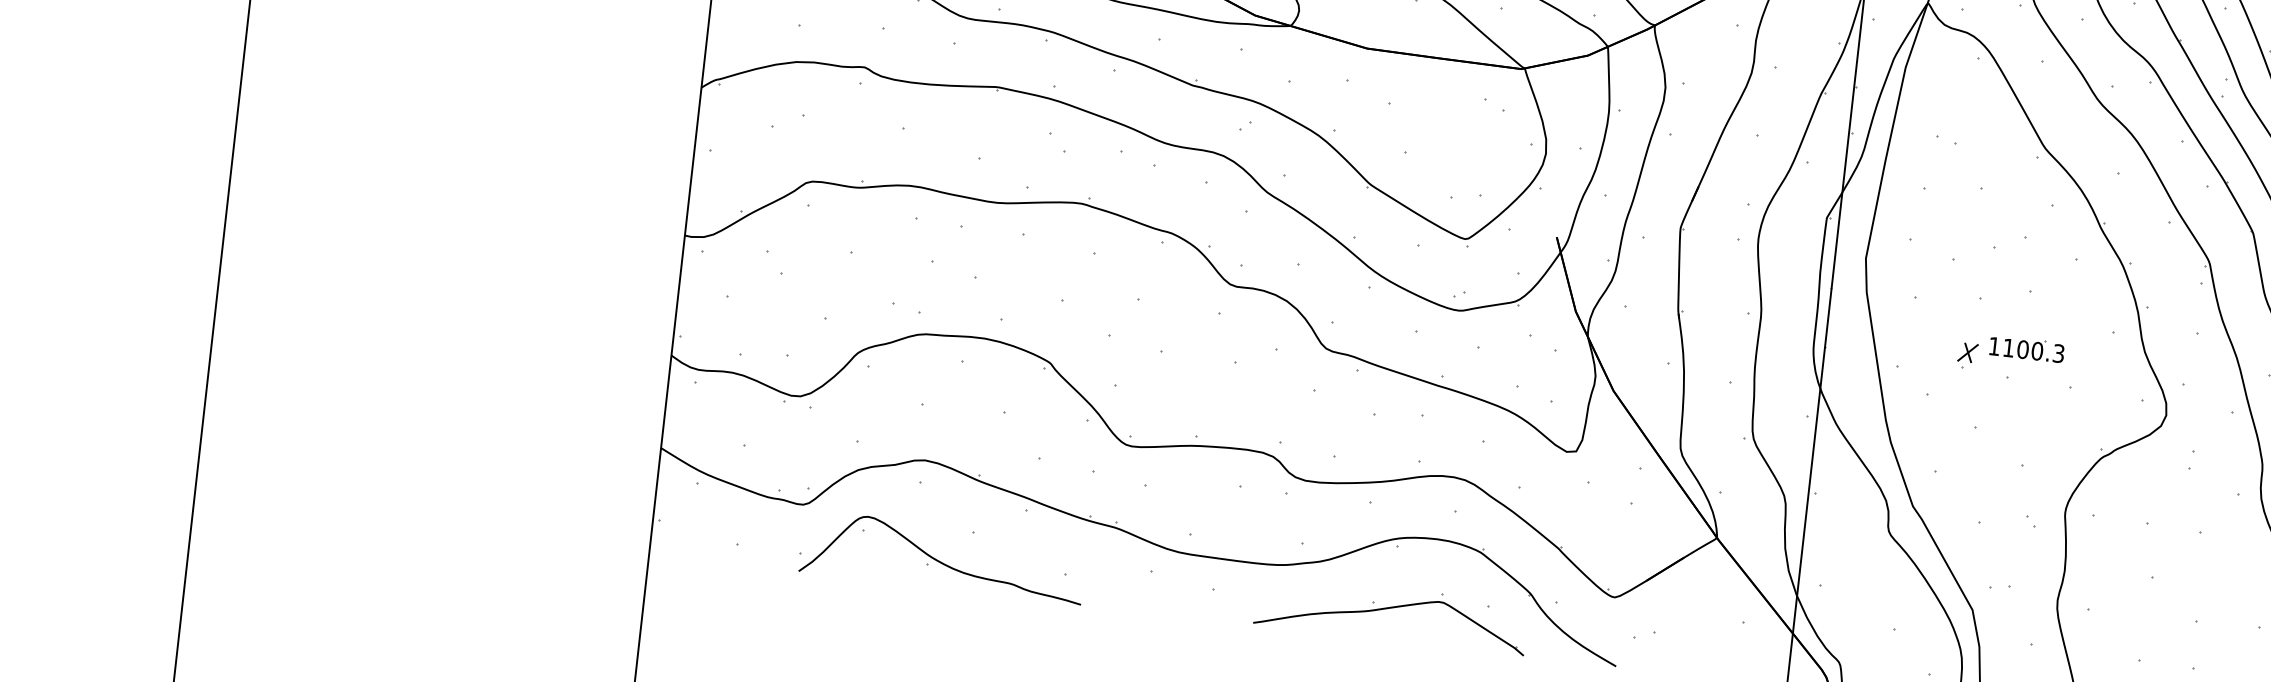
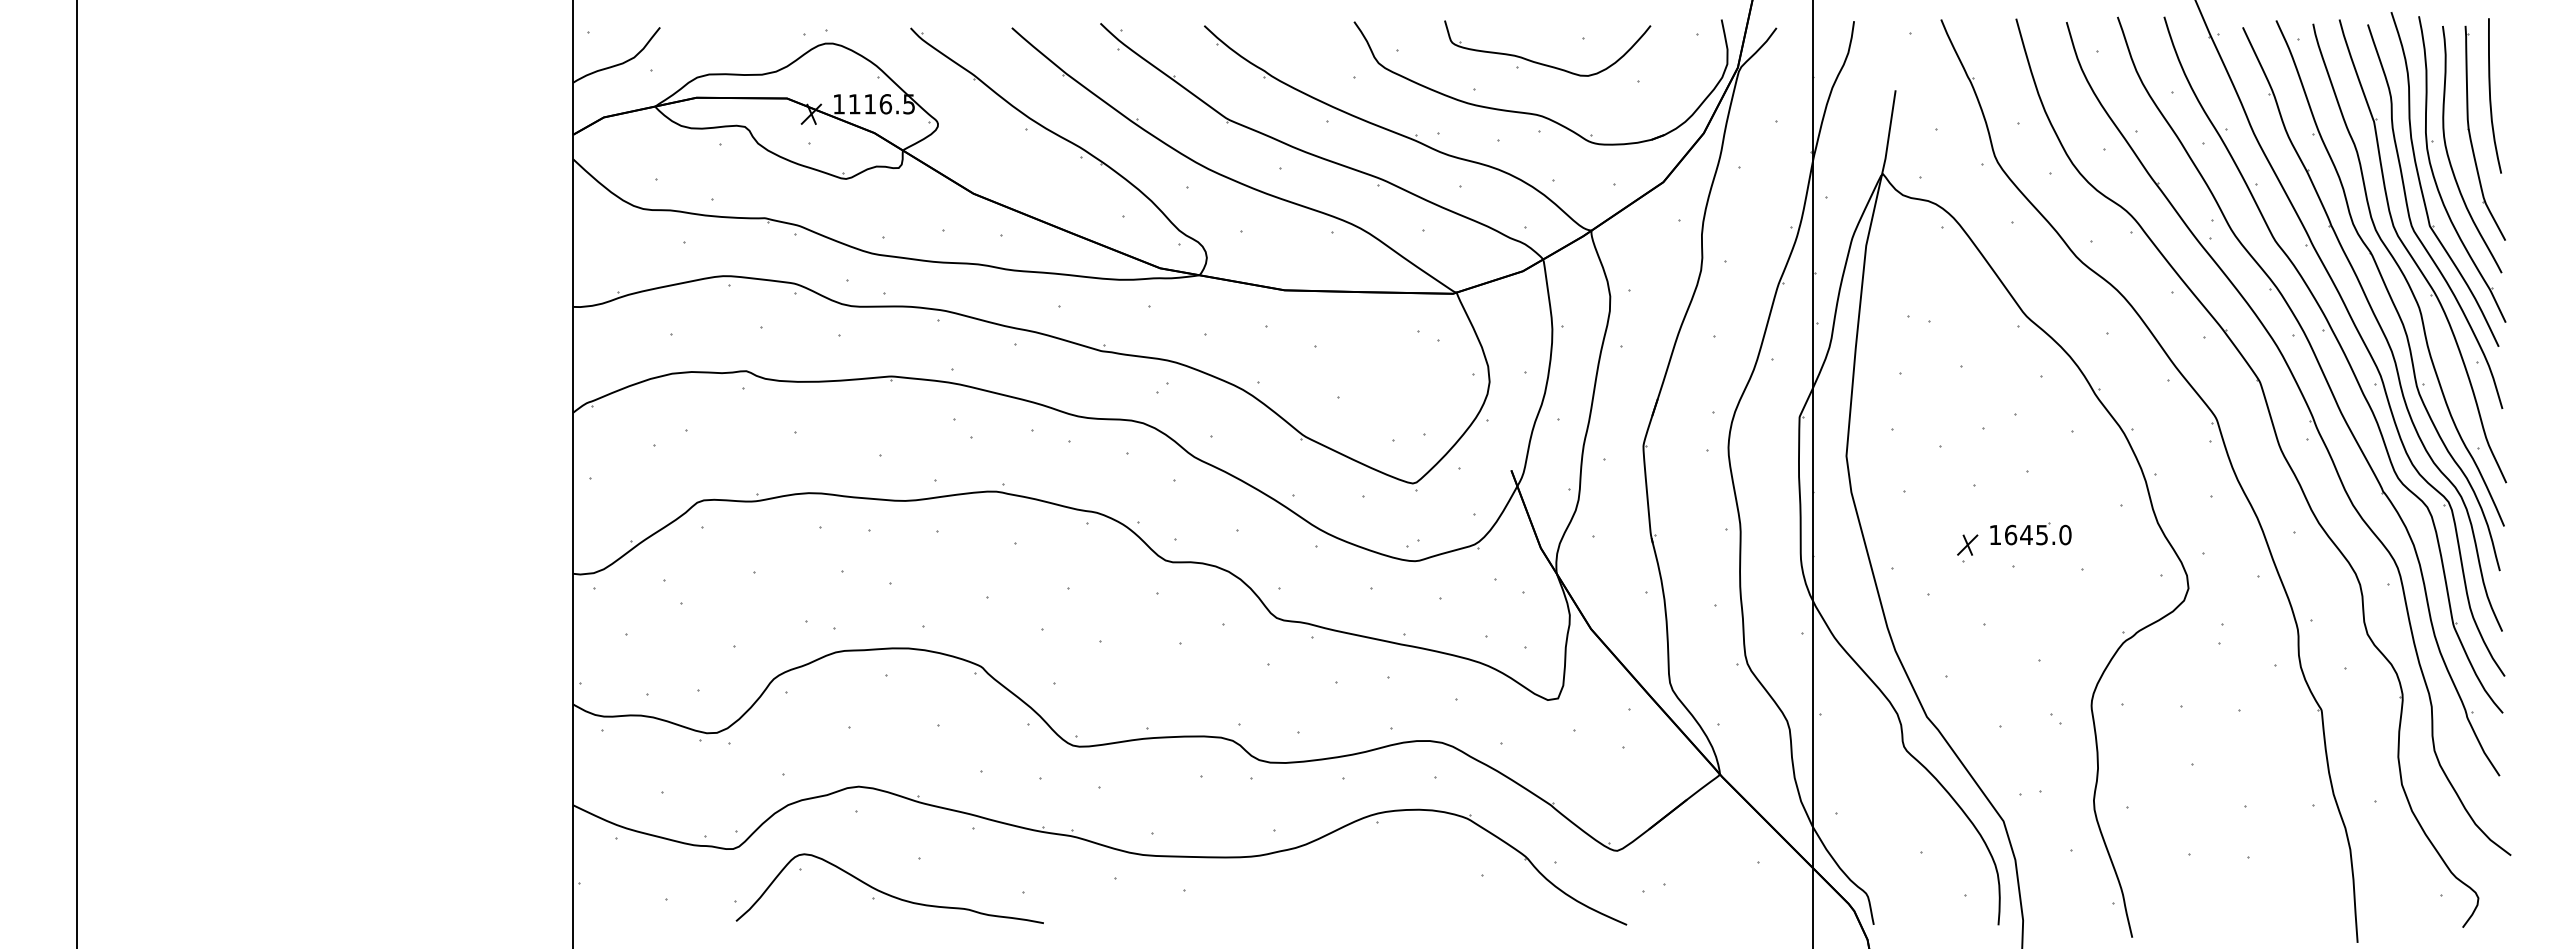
text: (2034, 350) -> (2038, 534), 1100.3 -> 1645.0
part: (1389, 609) -> (1376, 890), removed

